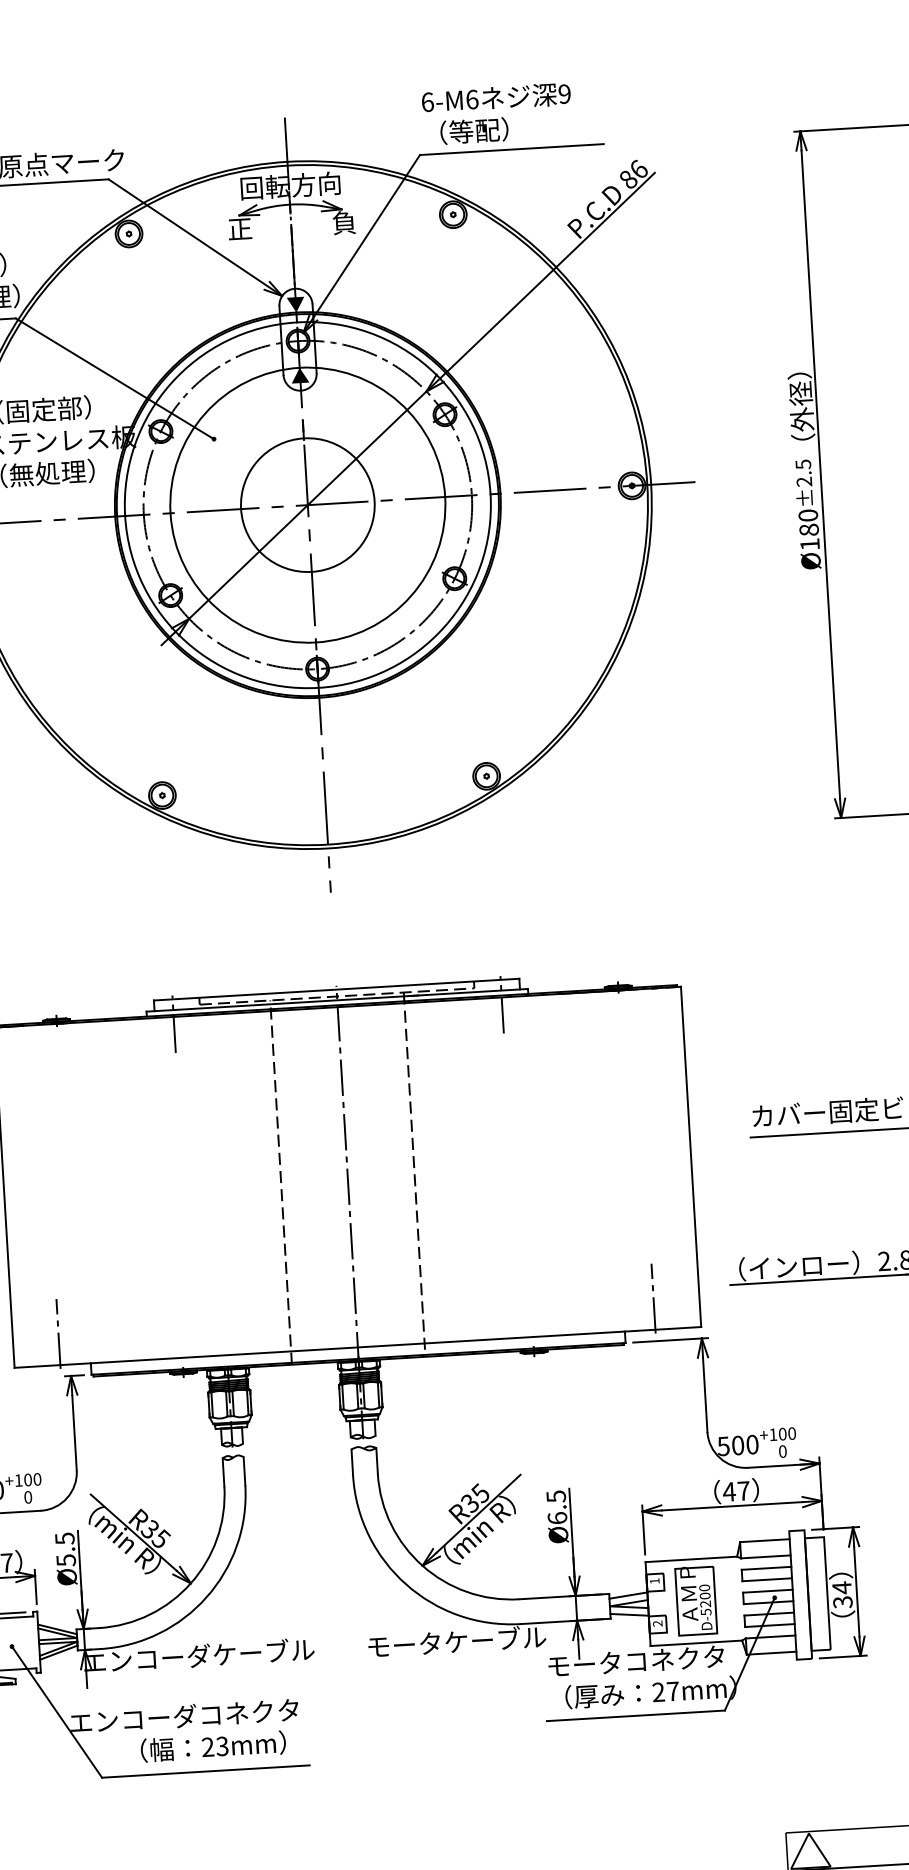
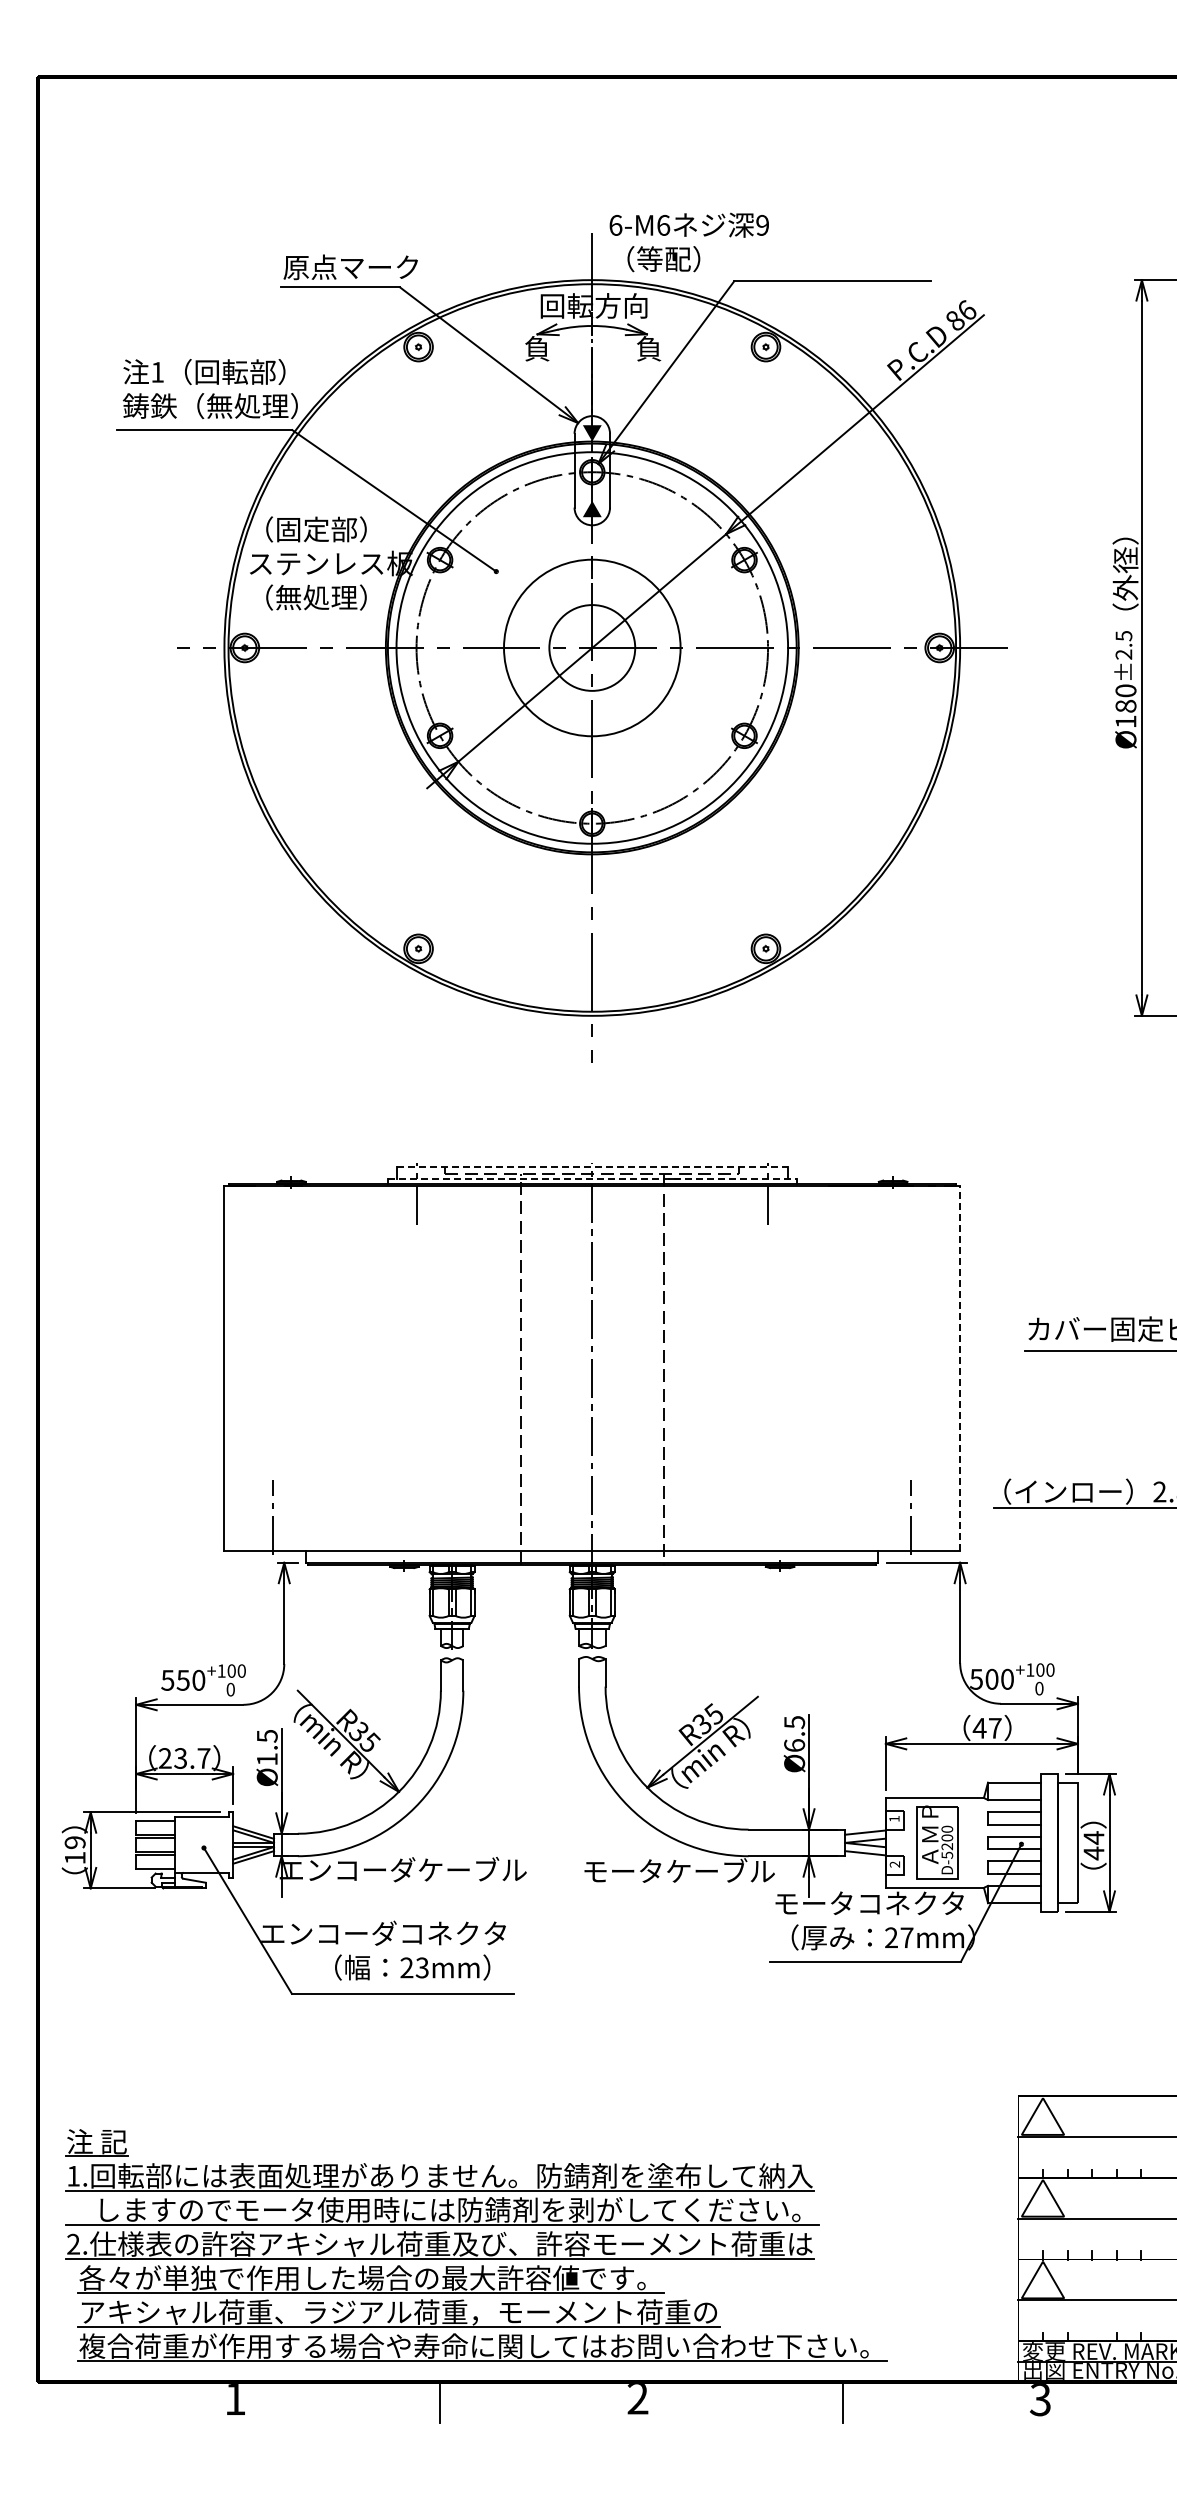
text: (496, 114) -> (688, 242), moved
text: (240, 228) -> (537, 348), 正 -> 負
circle: (307, 504) -> (591, 647), size x0.6
circle: (308, 504) -> (592, 647), size x0.6
line: (336, 989) -> (592, 1167), solid -> dashed
line: (337, 1000) -> (592, 1178), solid -> dashed
line: (691, 1156) -> (960, 1367), solid -> dashed
text: (66, 1560) -> (267, 1759), Ø5.5 -> Ø1.5
text: (842, 1602) -> (1093, 1853), 34 -> 44

